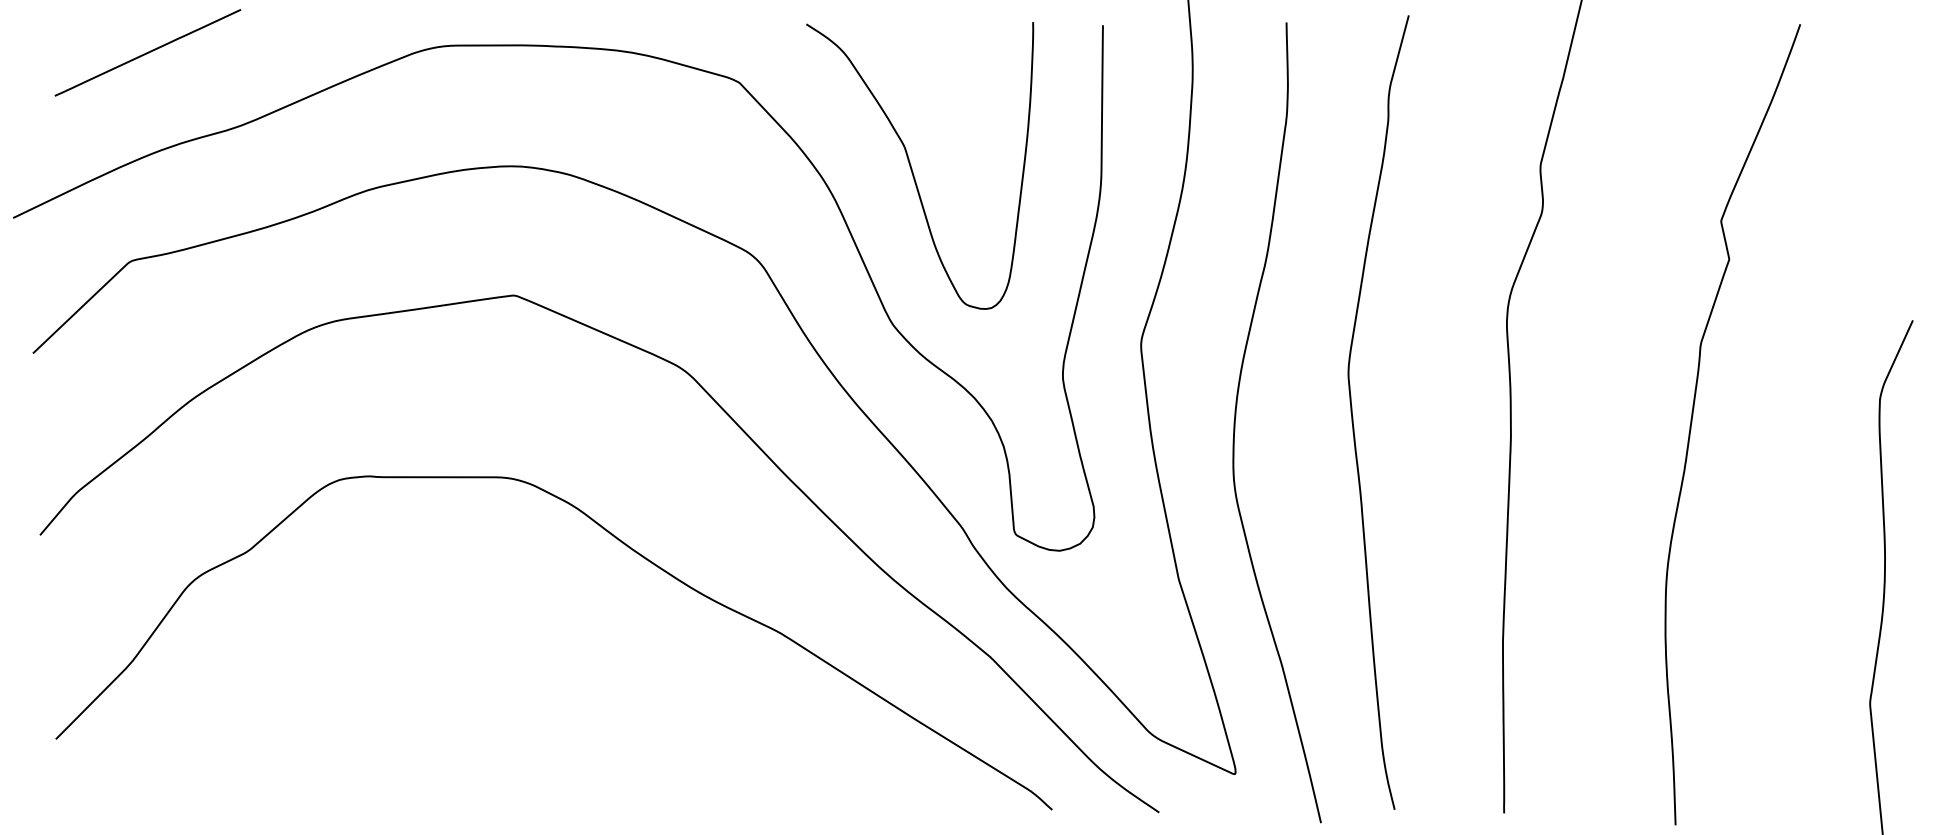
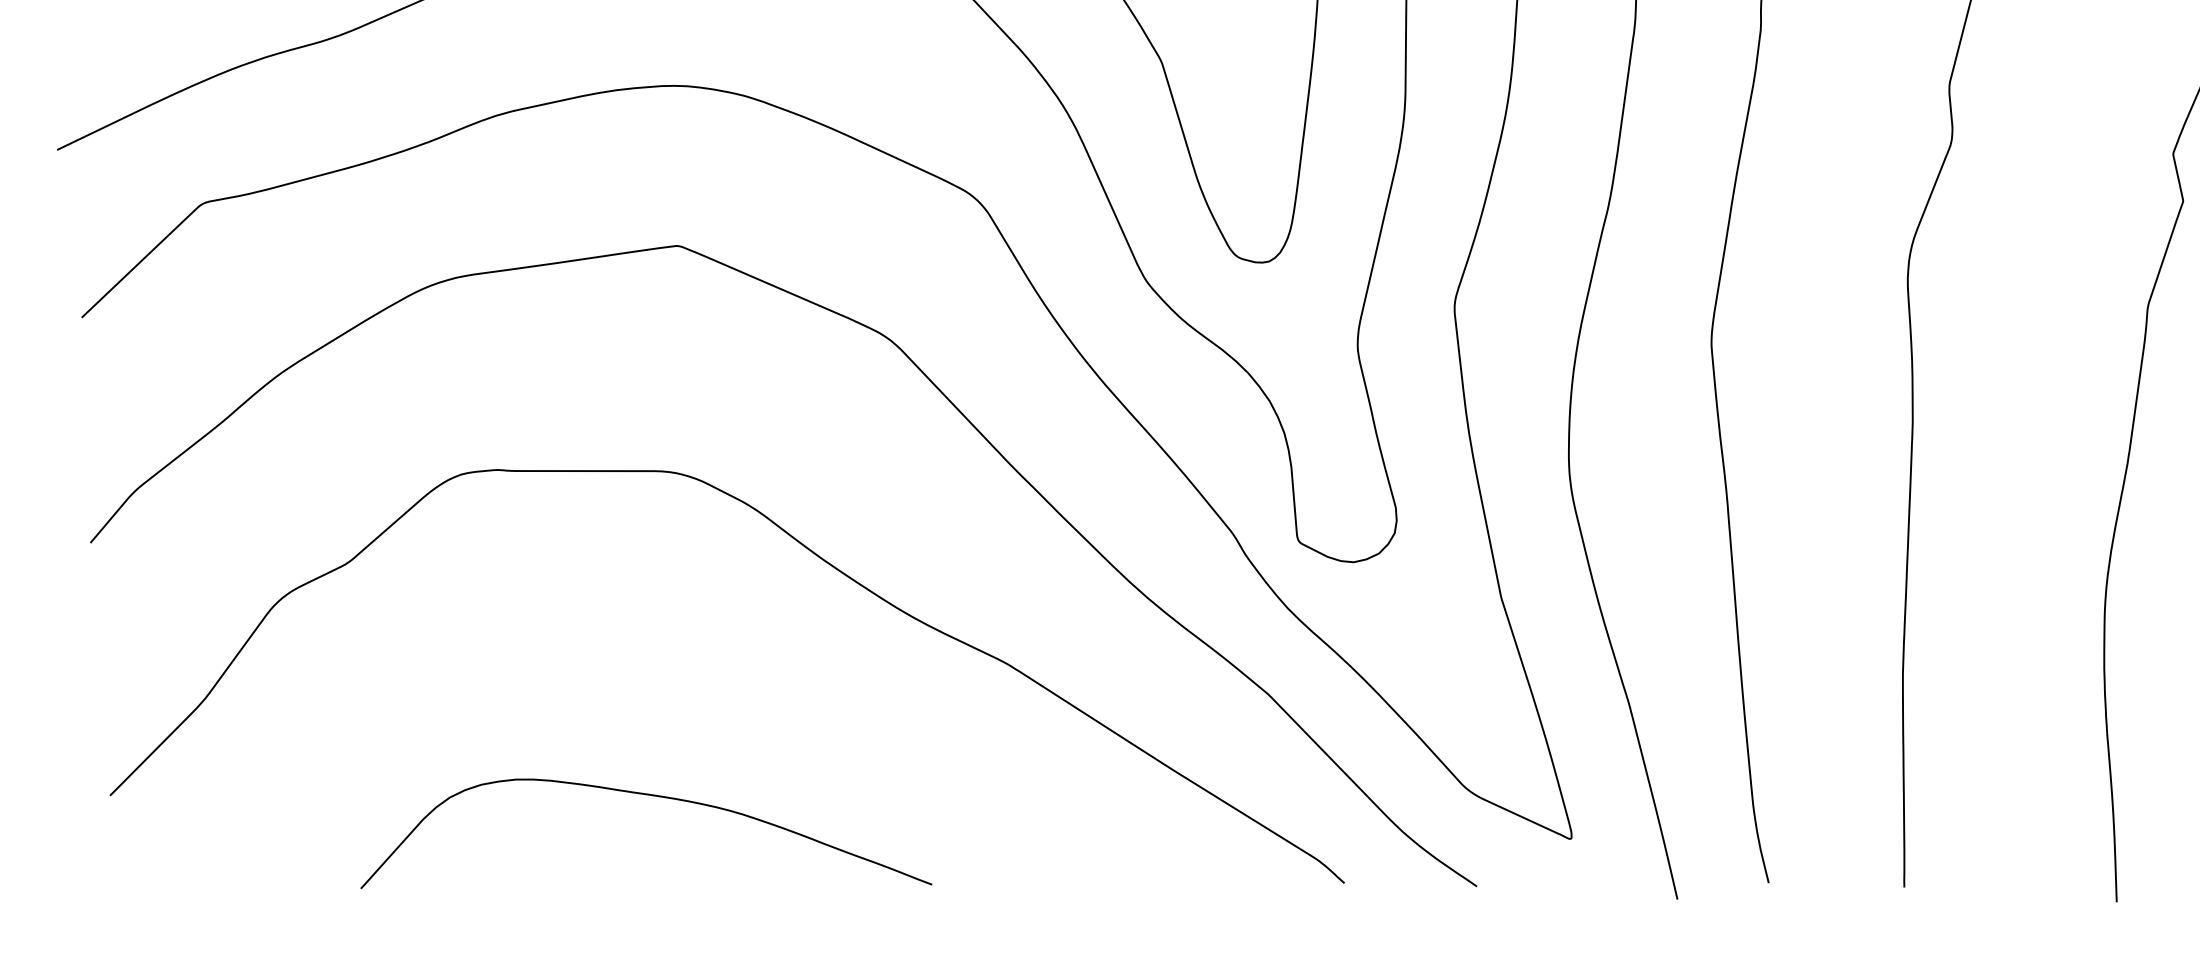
curve: (495, 740) -> (654, 797), added

